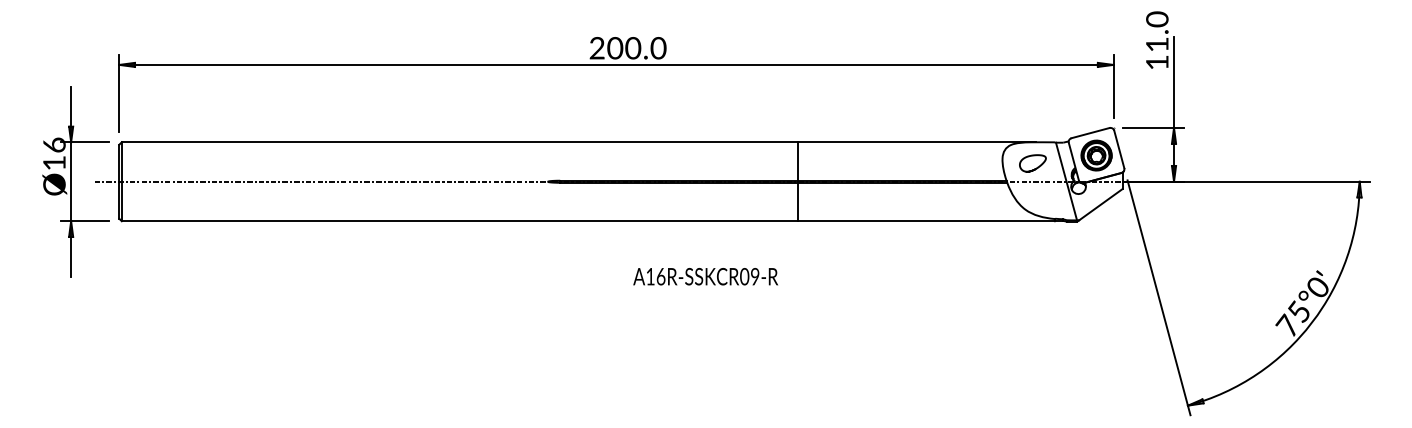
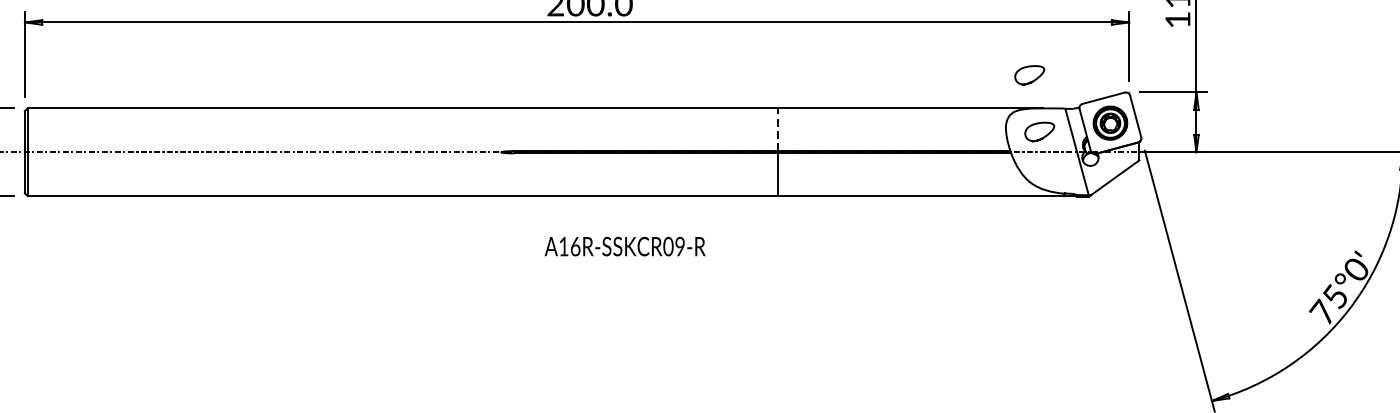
curve: (1025, 117) -> (1031, 80), added
line: (797, 161) -> (778, 129), solid -> dashed
text: (705, 276) -> (624, 246), moved

